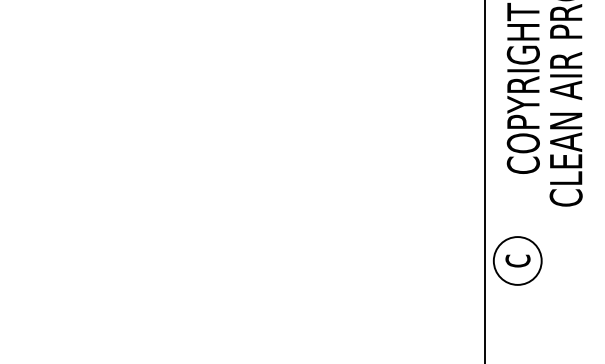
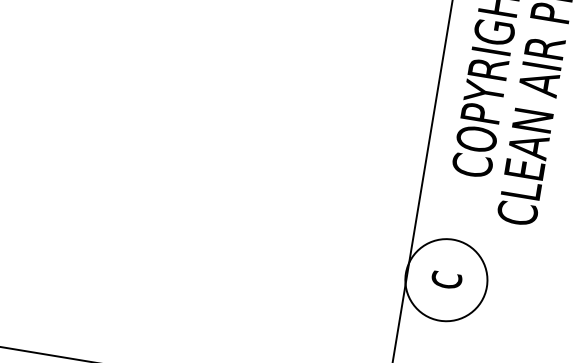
circle: (517, 260) -> (446, 279), size x1.4

